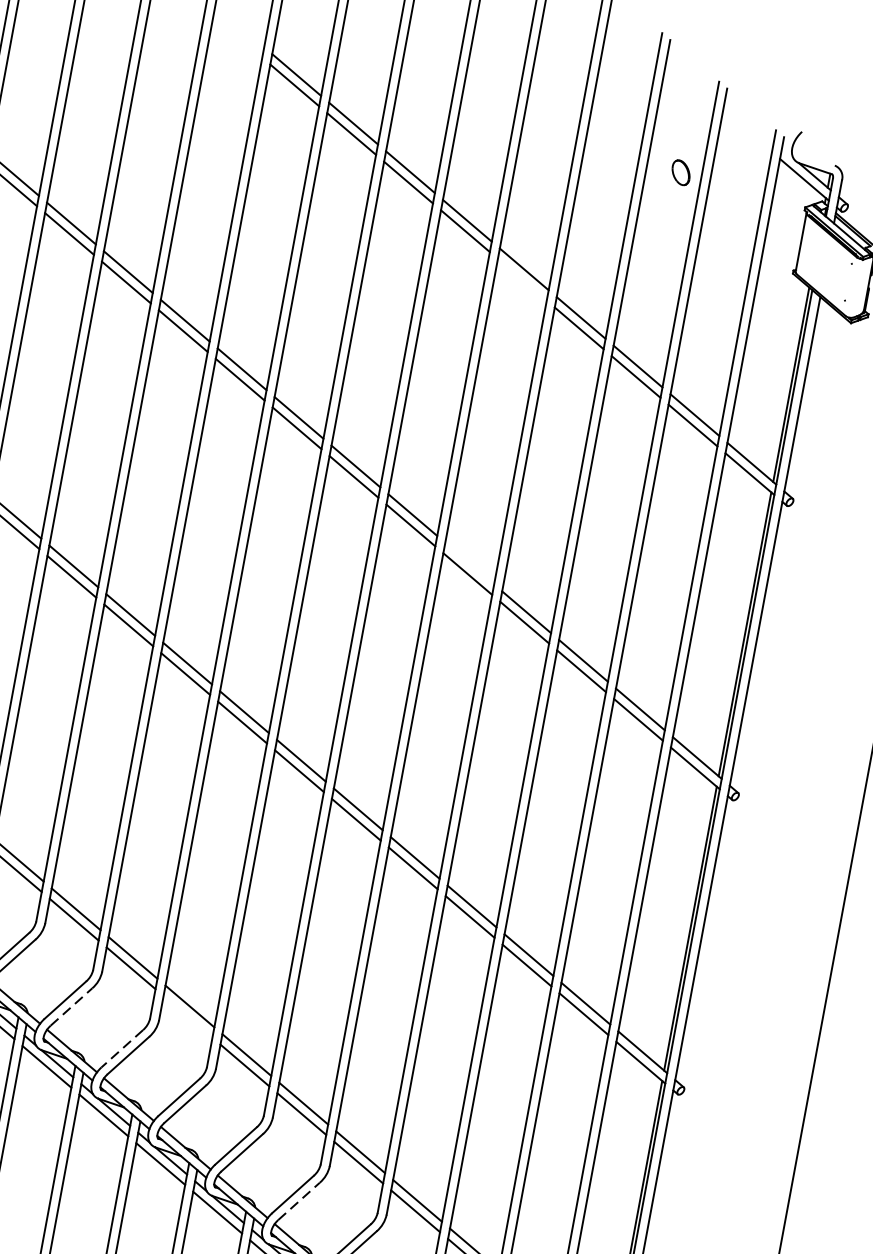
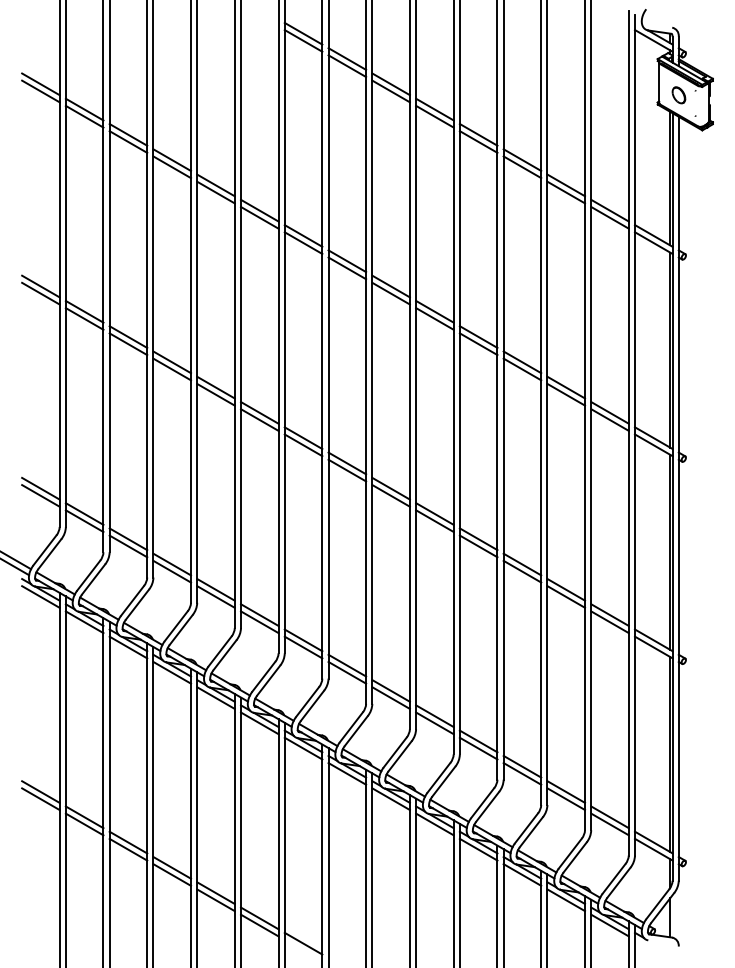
part: (680, 172) -> (678, 95), moved
line: (522, 279) -> (478, 141), added
line: (469, 562) -> (478, 336), added
line: (71, 1006) -> (268, 680), dashed -> solid
line: (188, 1016) -> (347, 672), added
line: (122, 1049) -> (307, 702), dashed -> solid
line: (298, 1201) -> (443, 781), dashed -> solid

